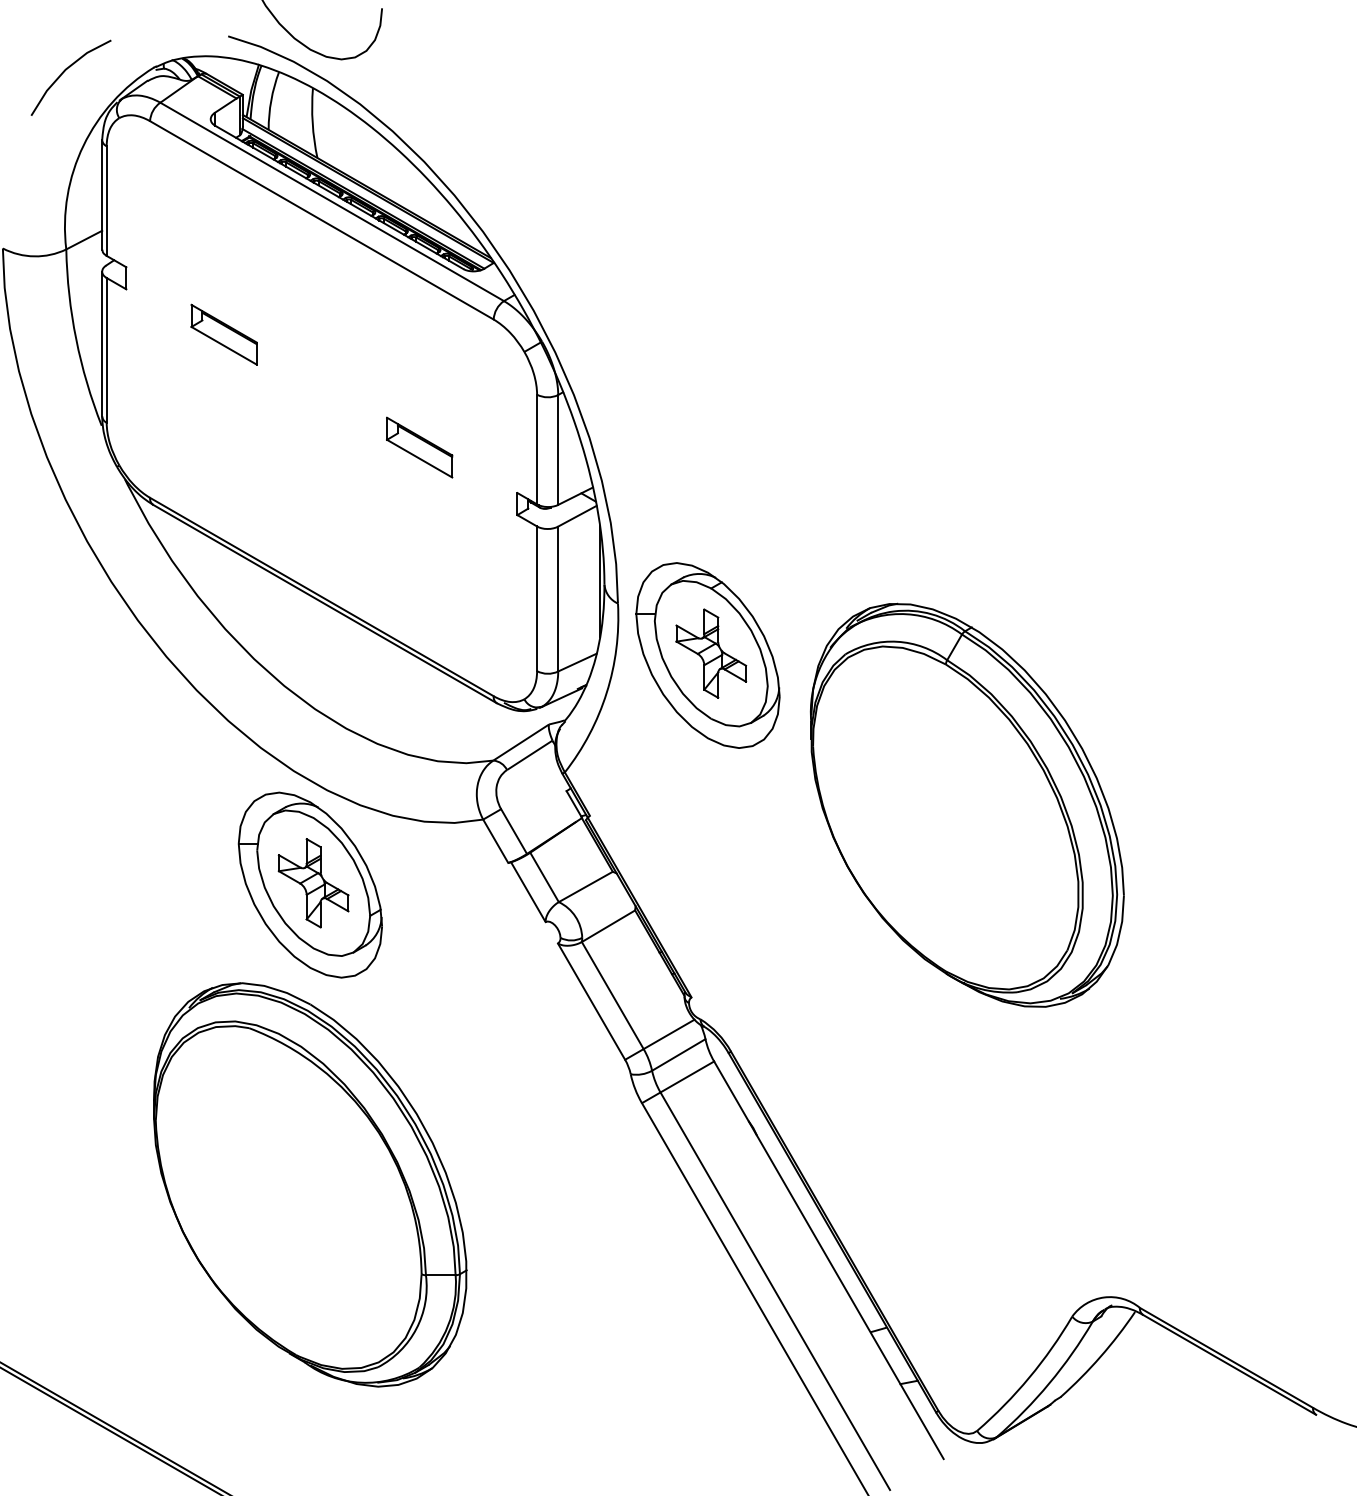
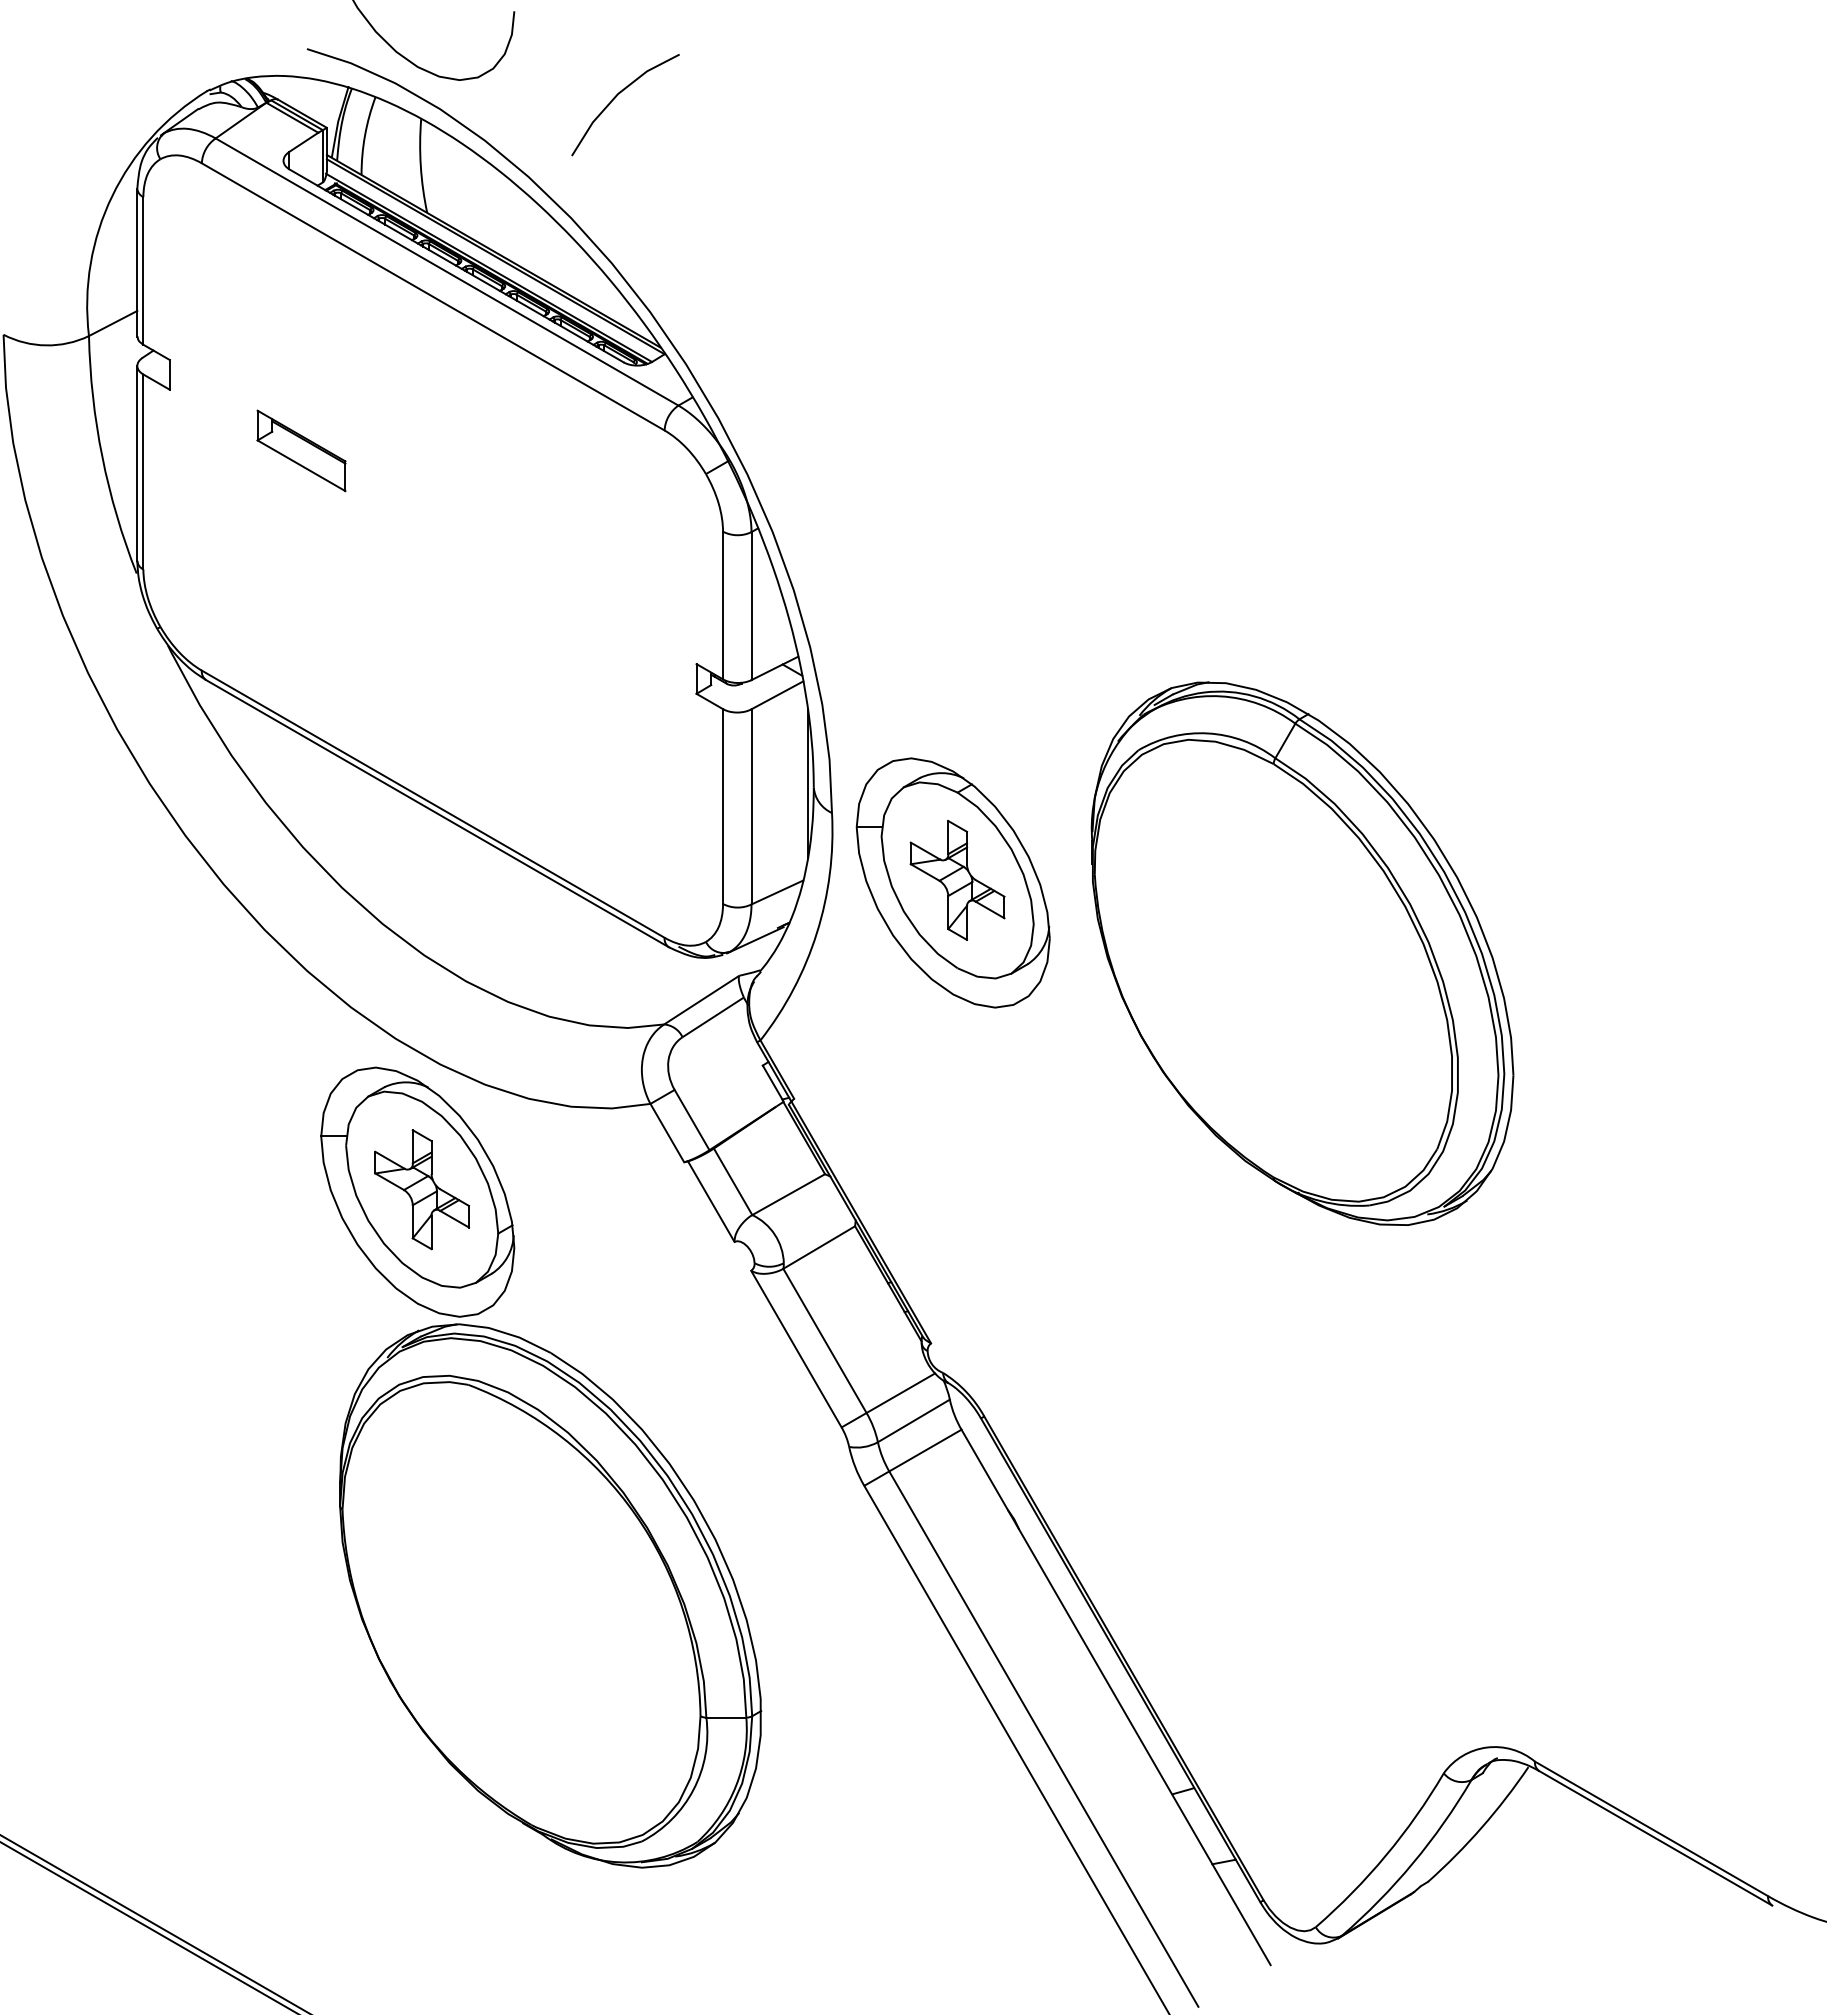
line: (65, 71) -> (617, 96), moved
part: (419, 447) -> (564, 602), removed
part: (967, 805) -> (1302, 953), moved
part: (310, 1184) -> (550, 1595), moved

